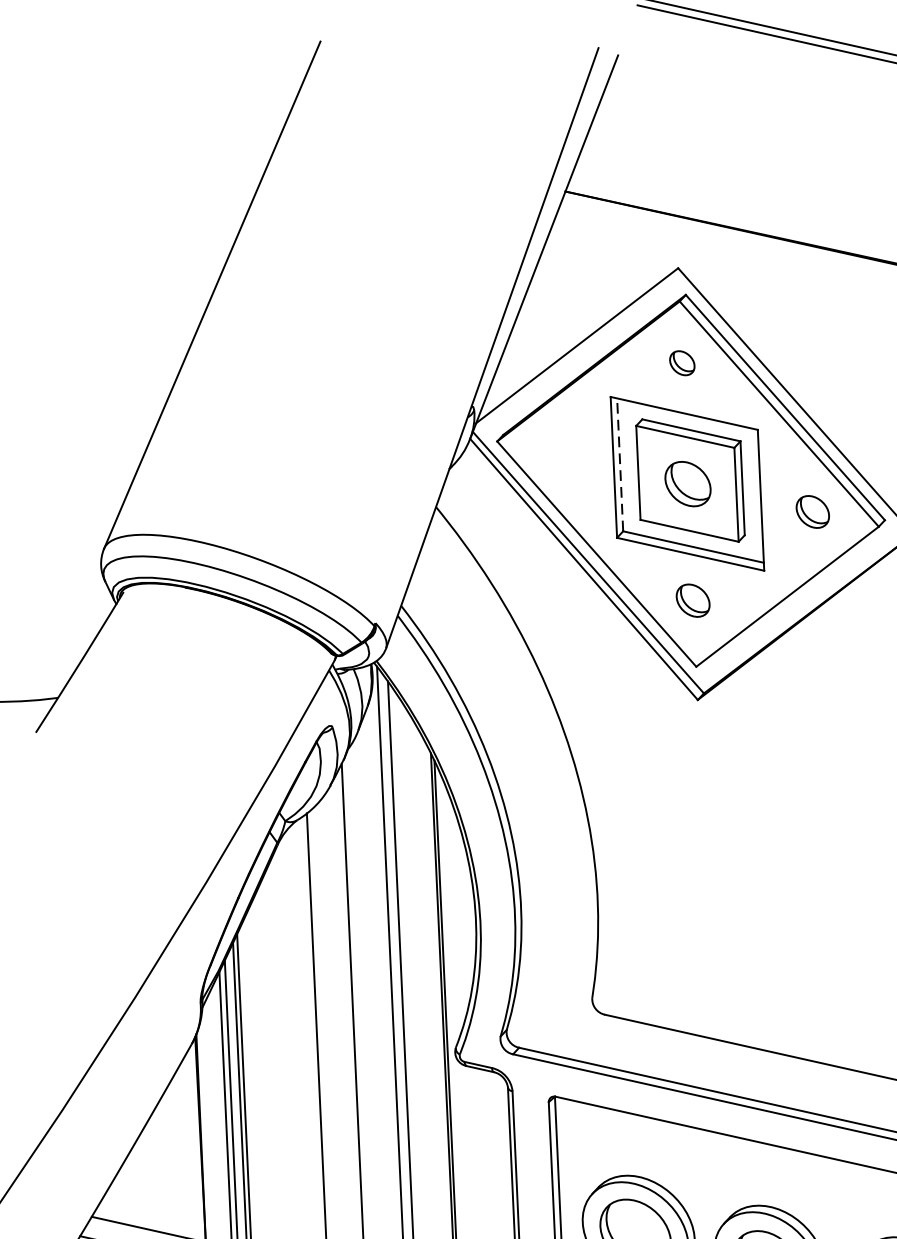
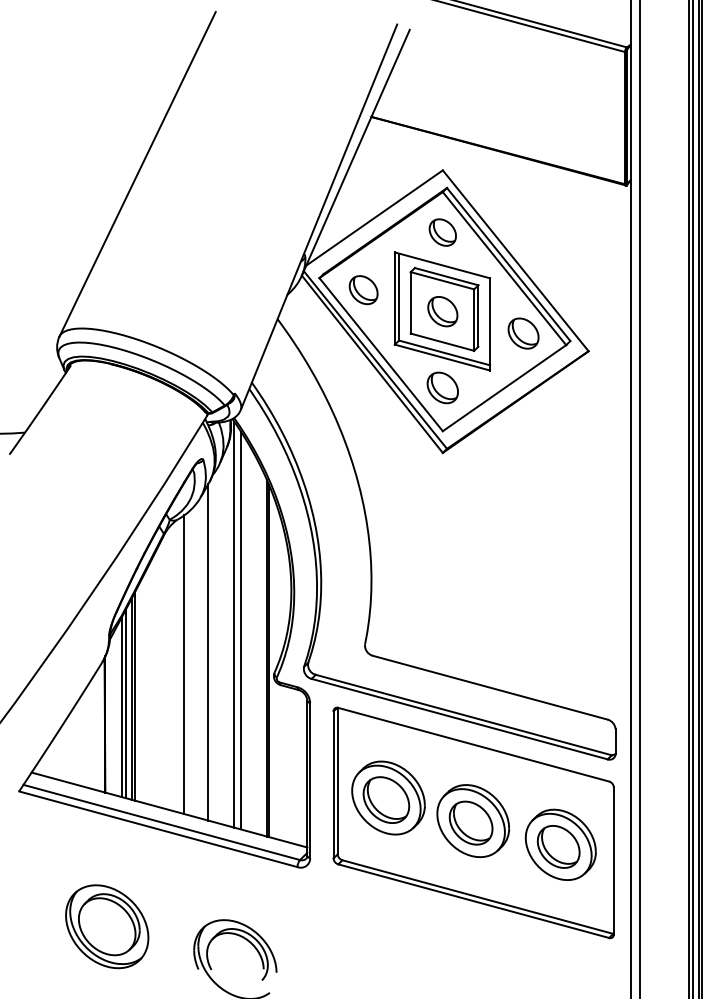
part: (682, 363) -> (442, 232), size x1.67
part: (565, 457) -> (363, 290), added
line: (620, 463) -> (399, 296), dashed -> solid
part: (812, 511) -> (523, 333), size x1.43
part: (692, 600) -> (442, 387), size x1.43

